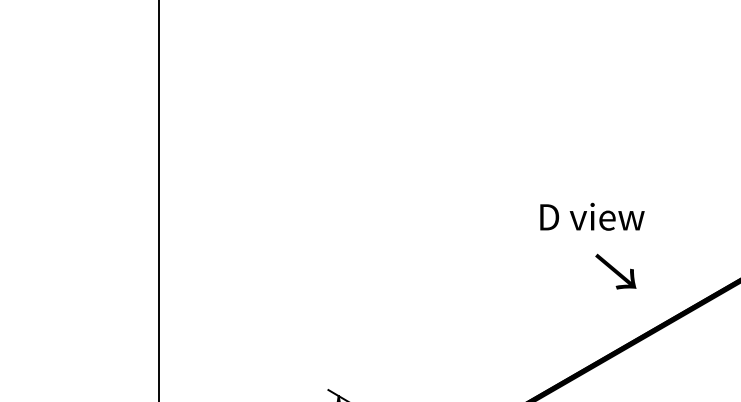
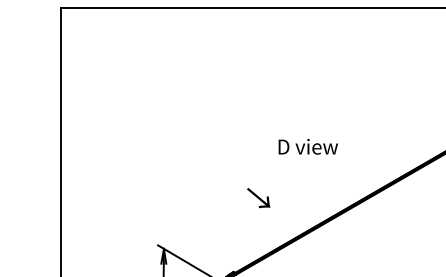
text: (615, 272) -> (258, 198), moved

